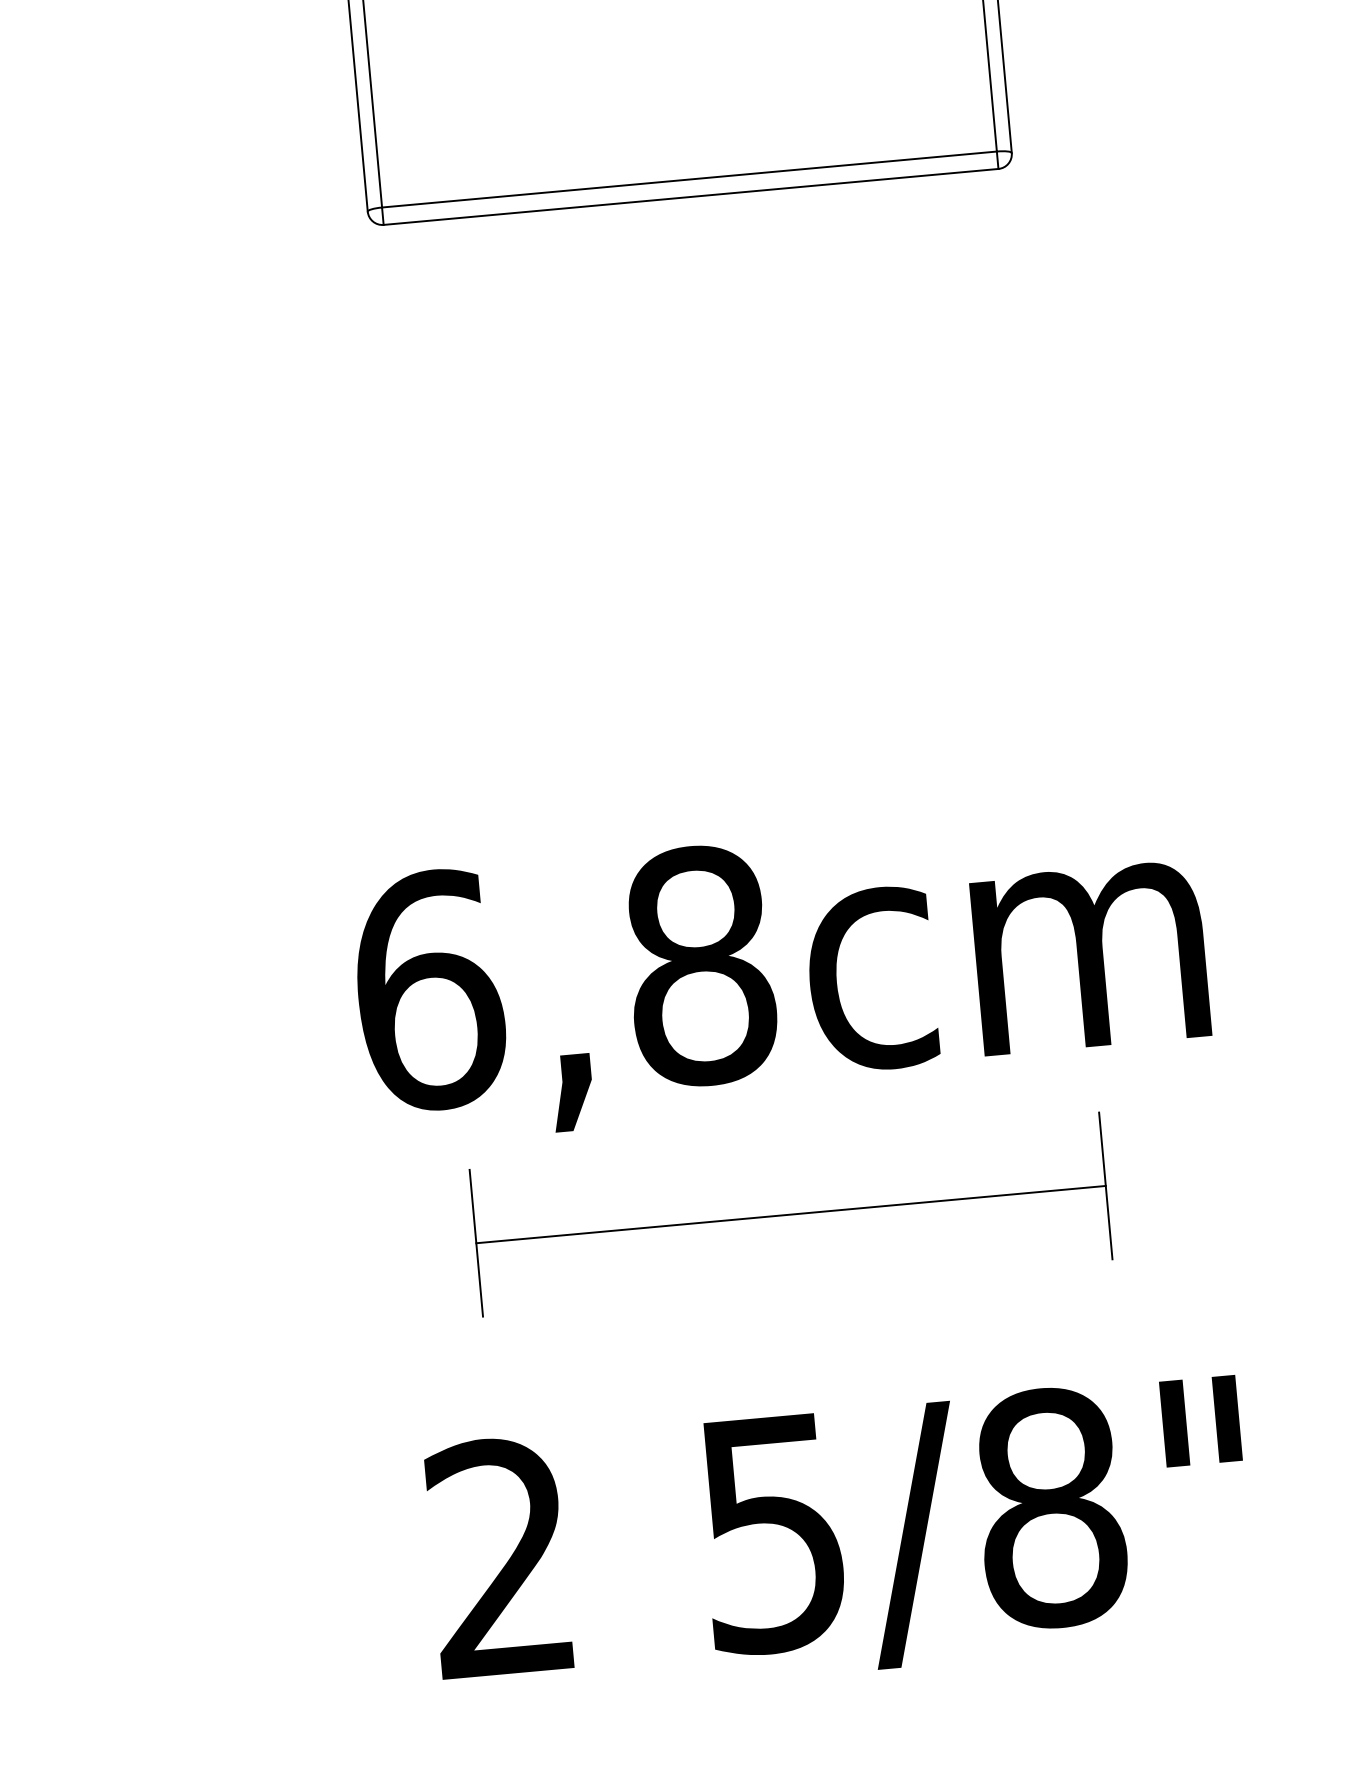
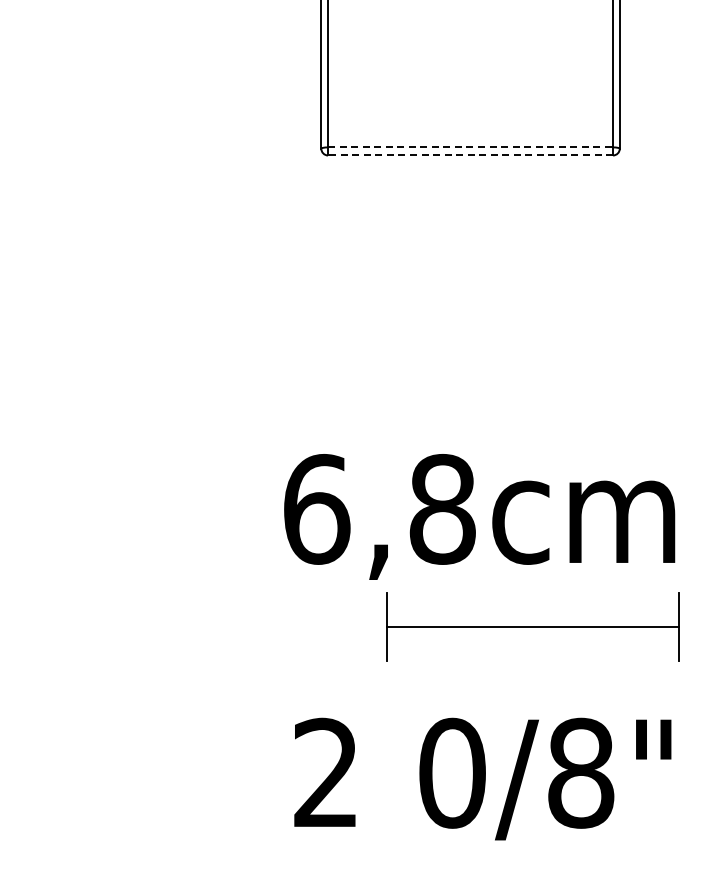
line: (691, 179) -> (471, 147), solid -> dashed
line: (690, 196) -> (470, 155), solid -> dashed
part: (789, 1212) -> (532, 626), moved
text: (773, 1531) -> (452, 772), 5/8" -> 0/8"

